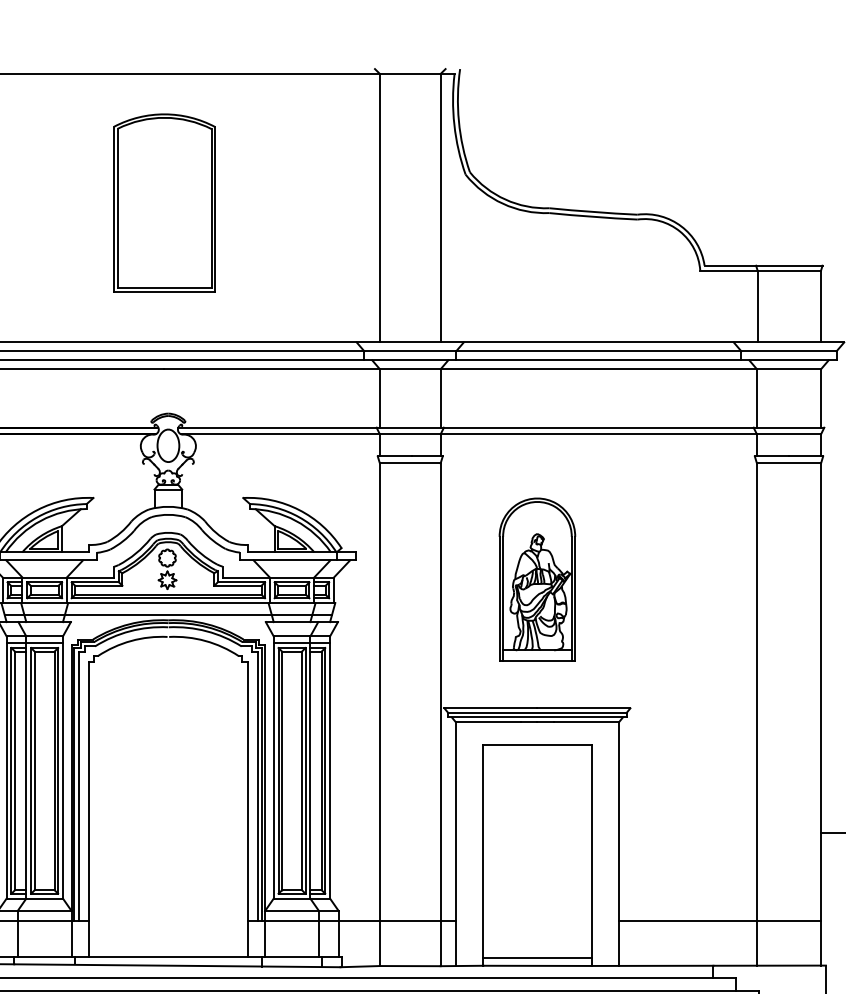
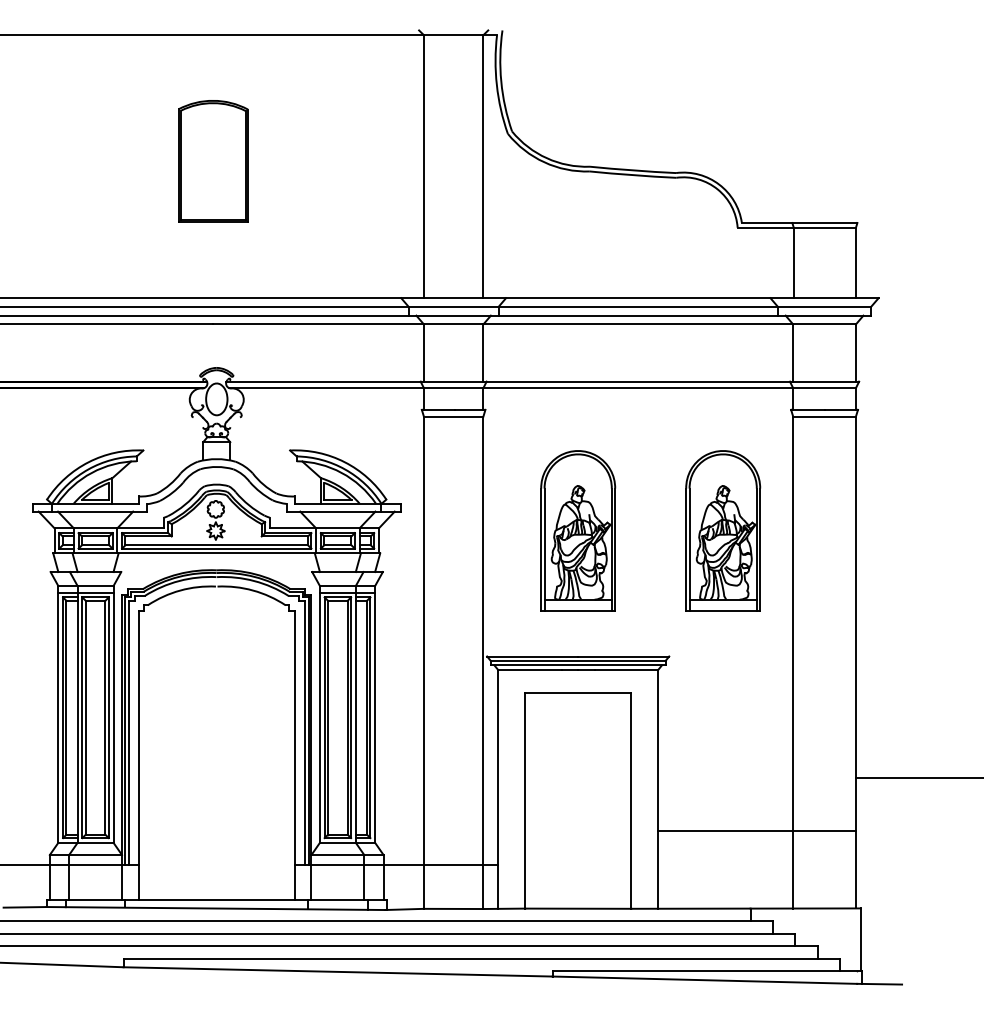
part: (165, 202) -> (213, 161), size x0.7
part: (685, 579) -> (723, 530), added
line: (168, 614) -> (216, 564), removed
line: (719, 921) -> (756, 831), moved
line: (537, 957) -> (578, 900), removed

